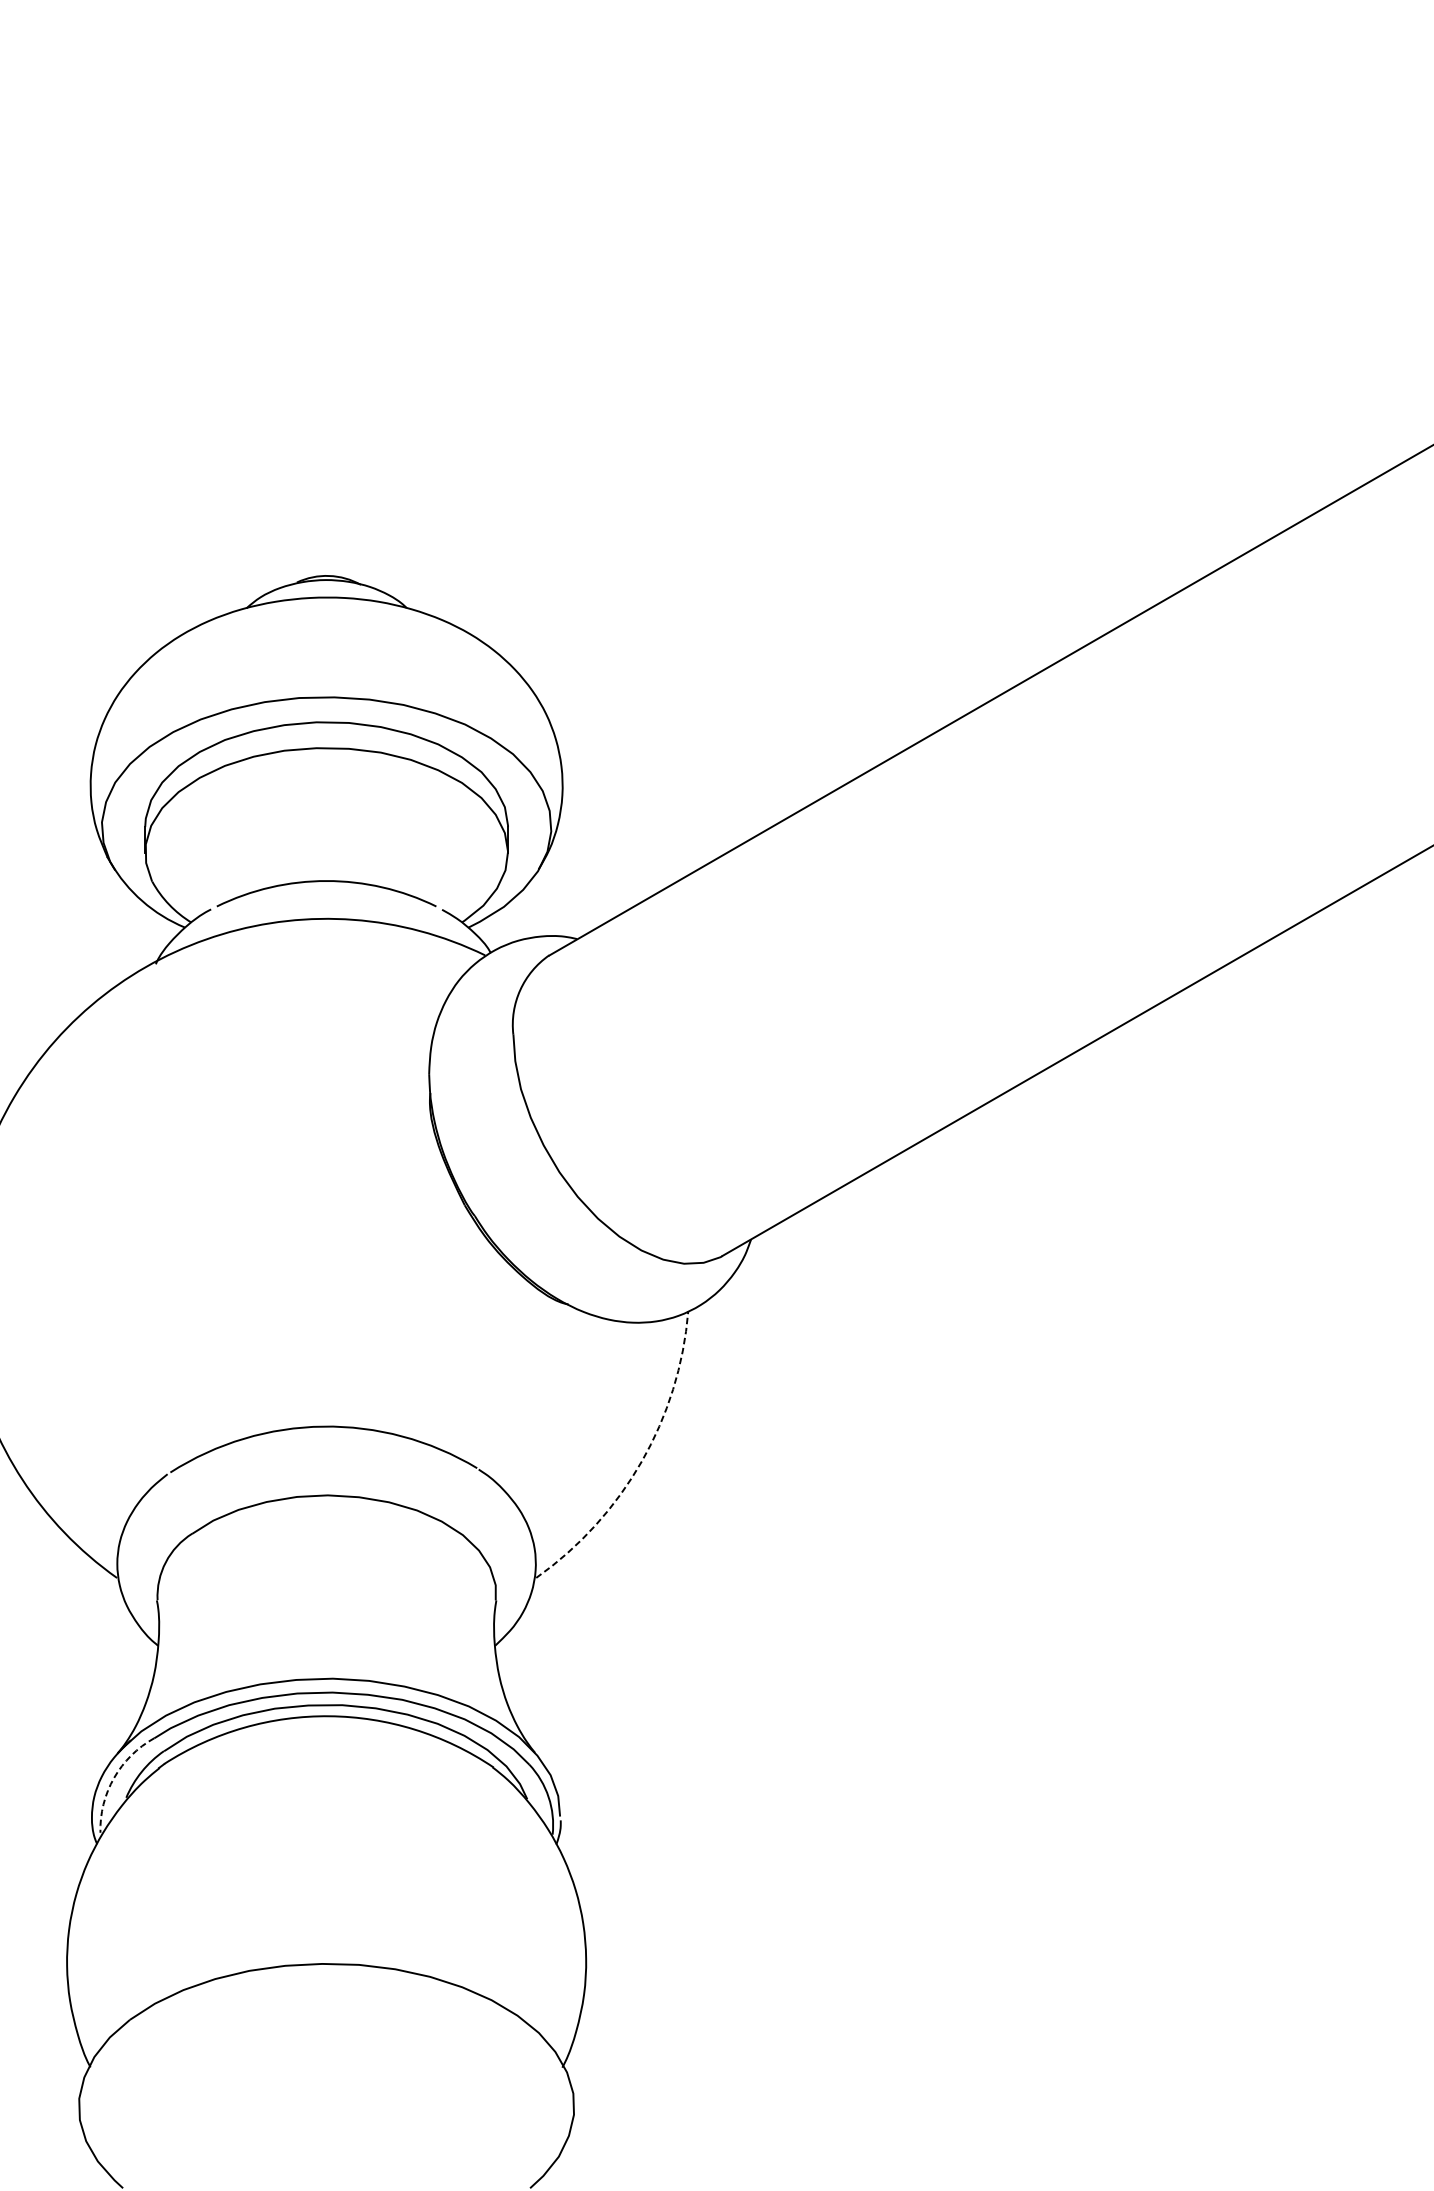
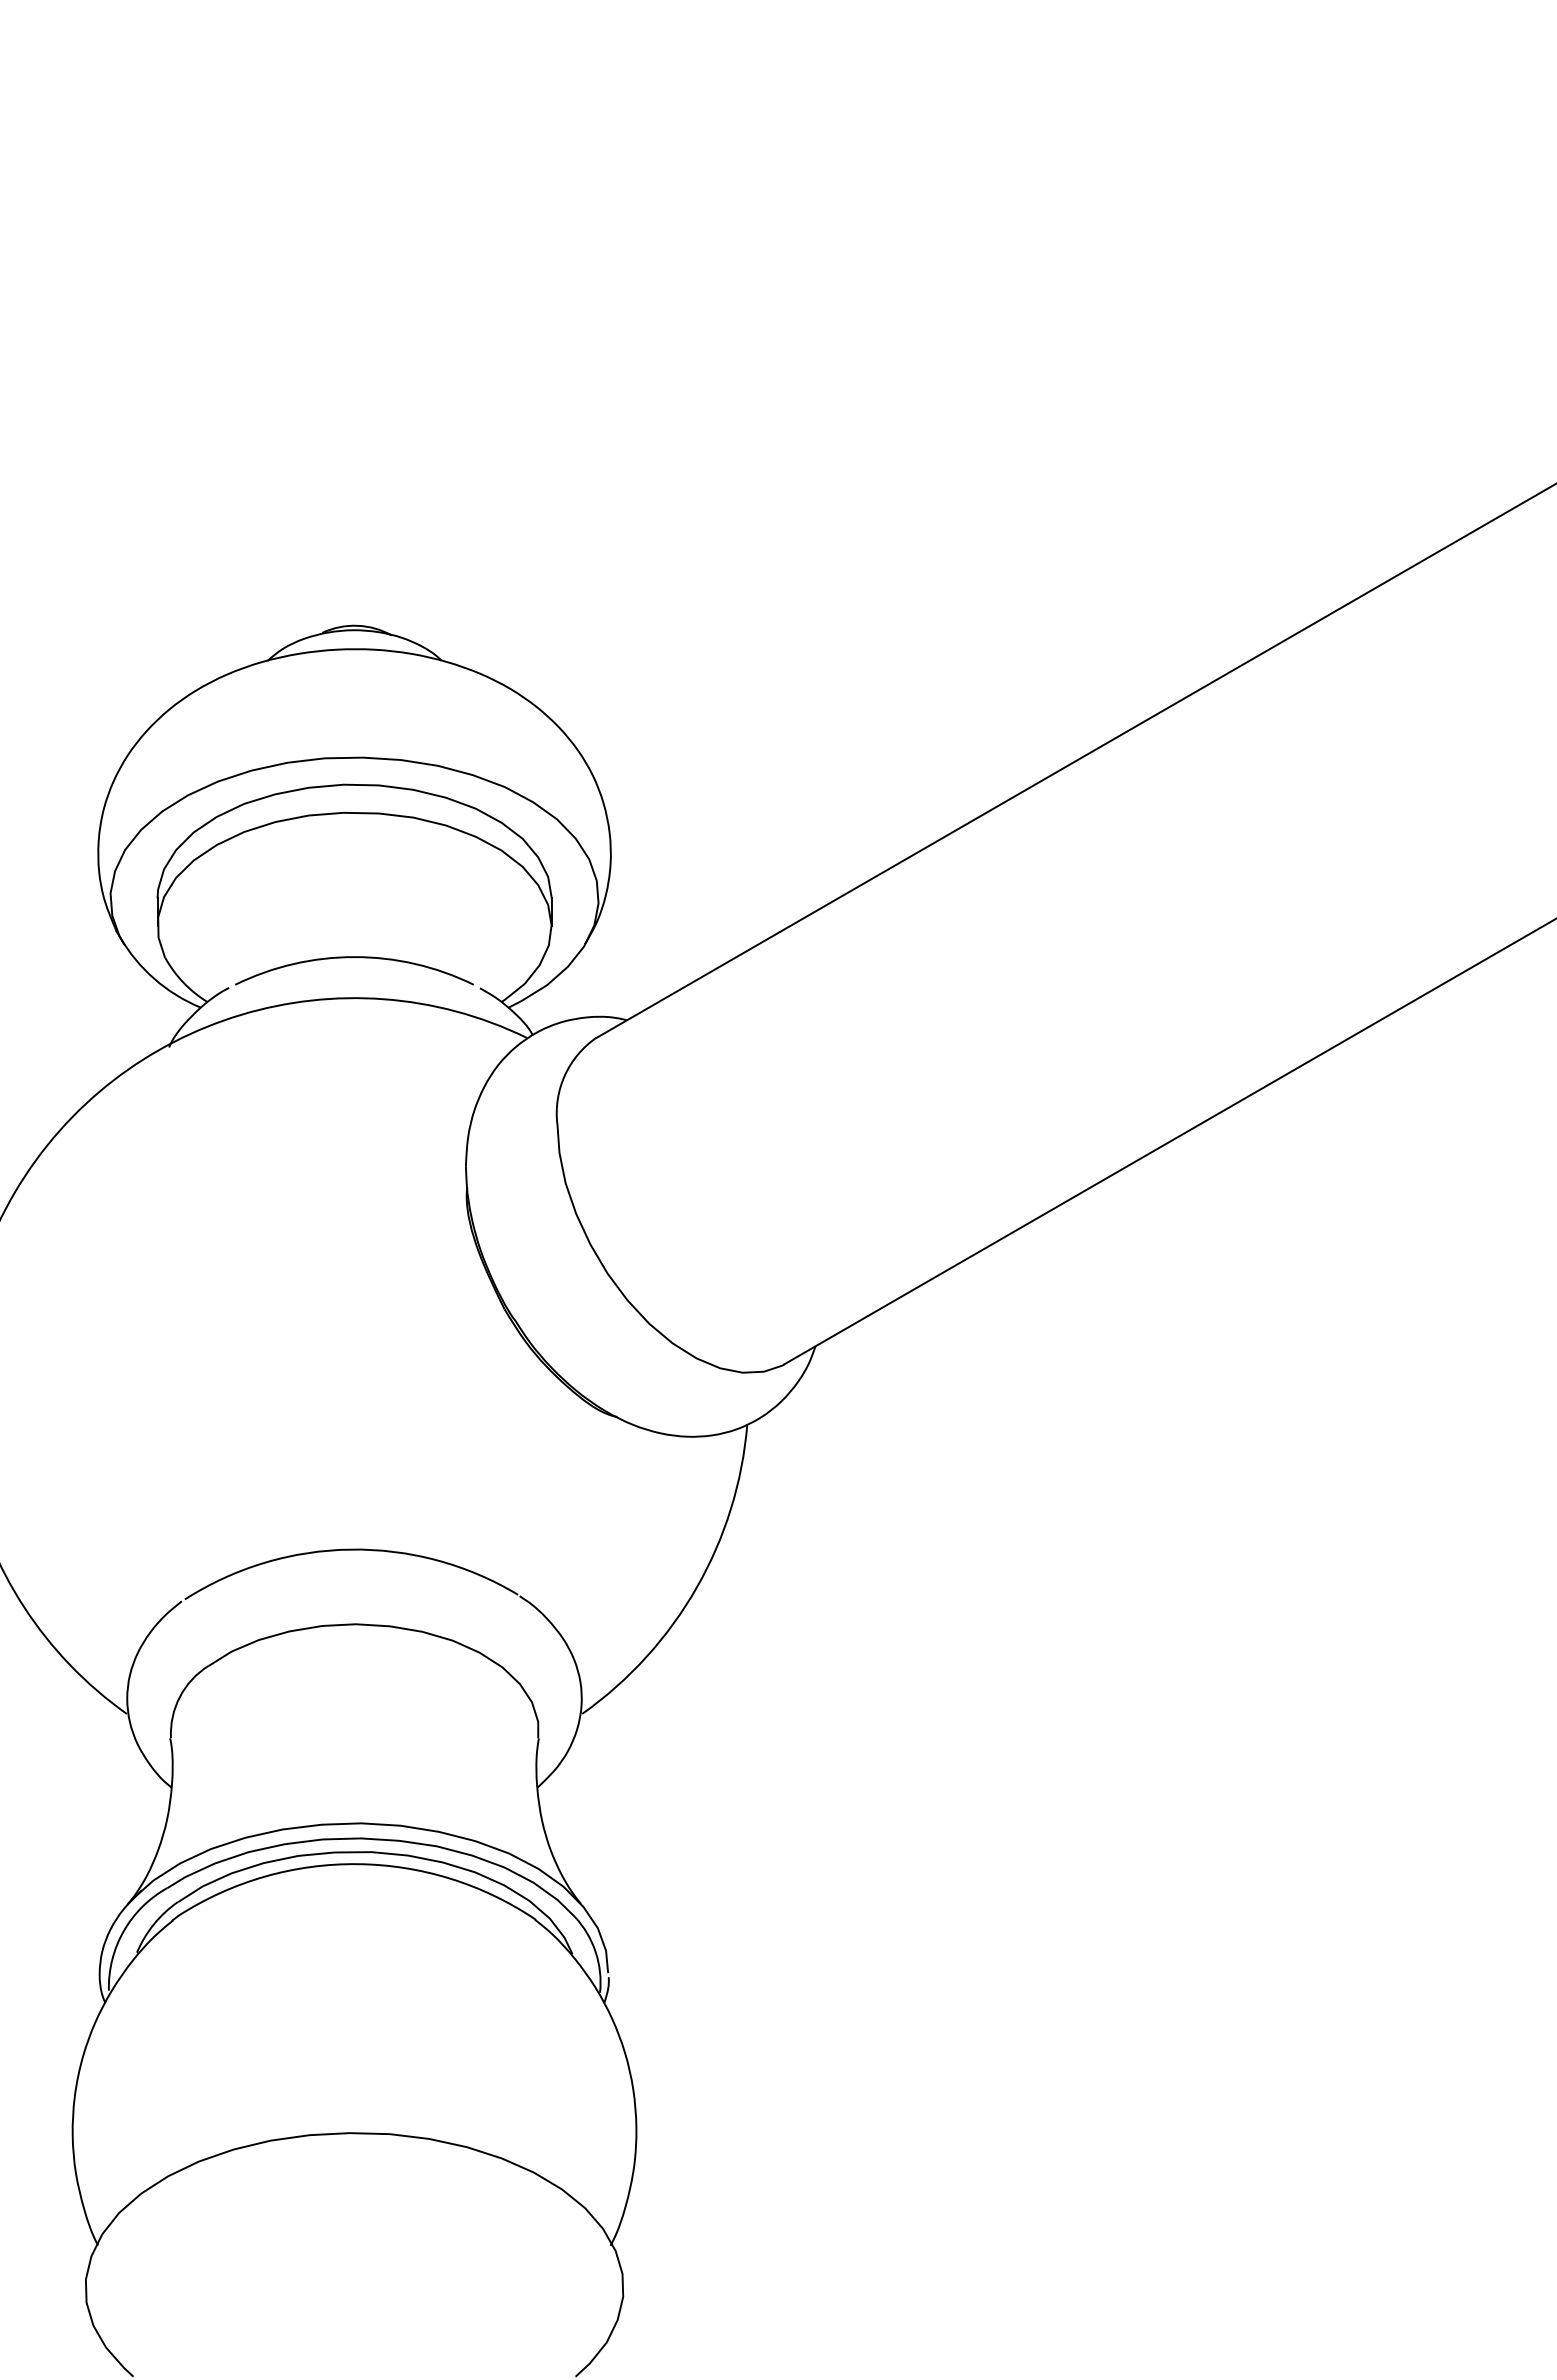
arc: (641, 1461) -> (696, 1587), dashed -> solid
arc: (113, 1778) -> (123, 1931), dashed -> solid

